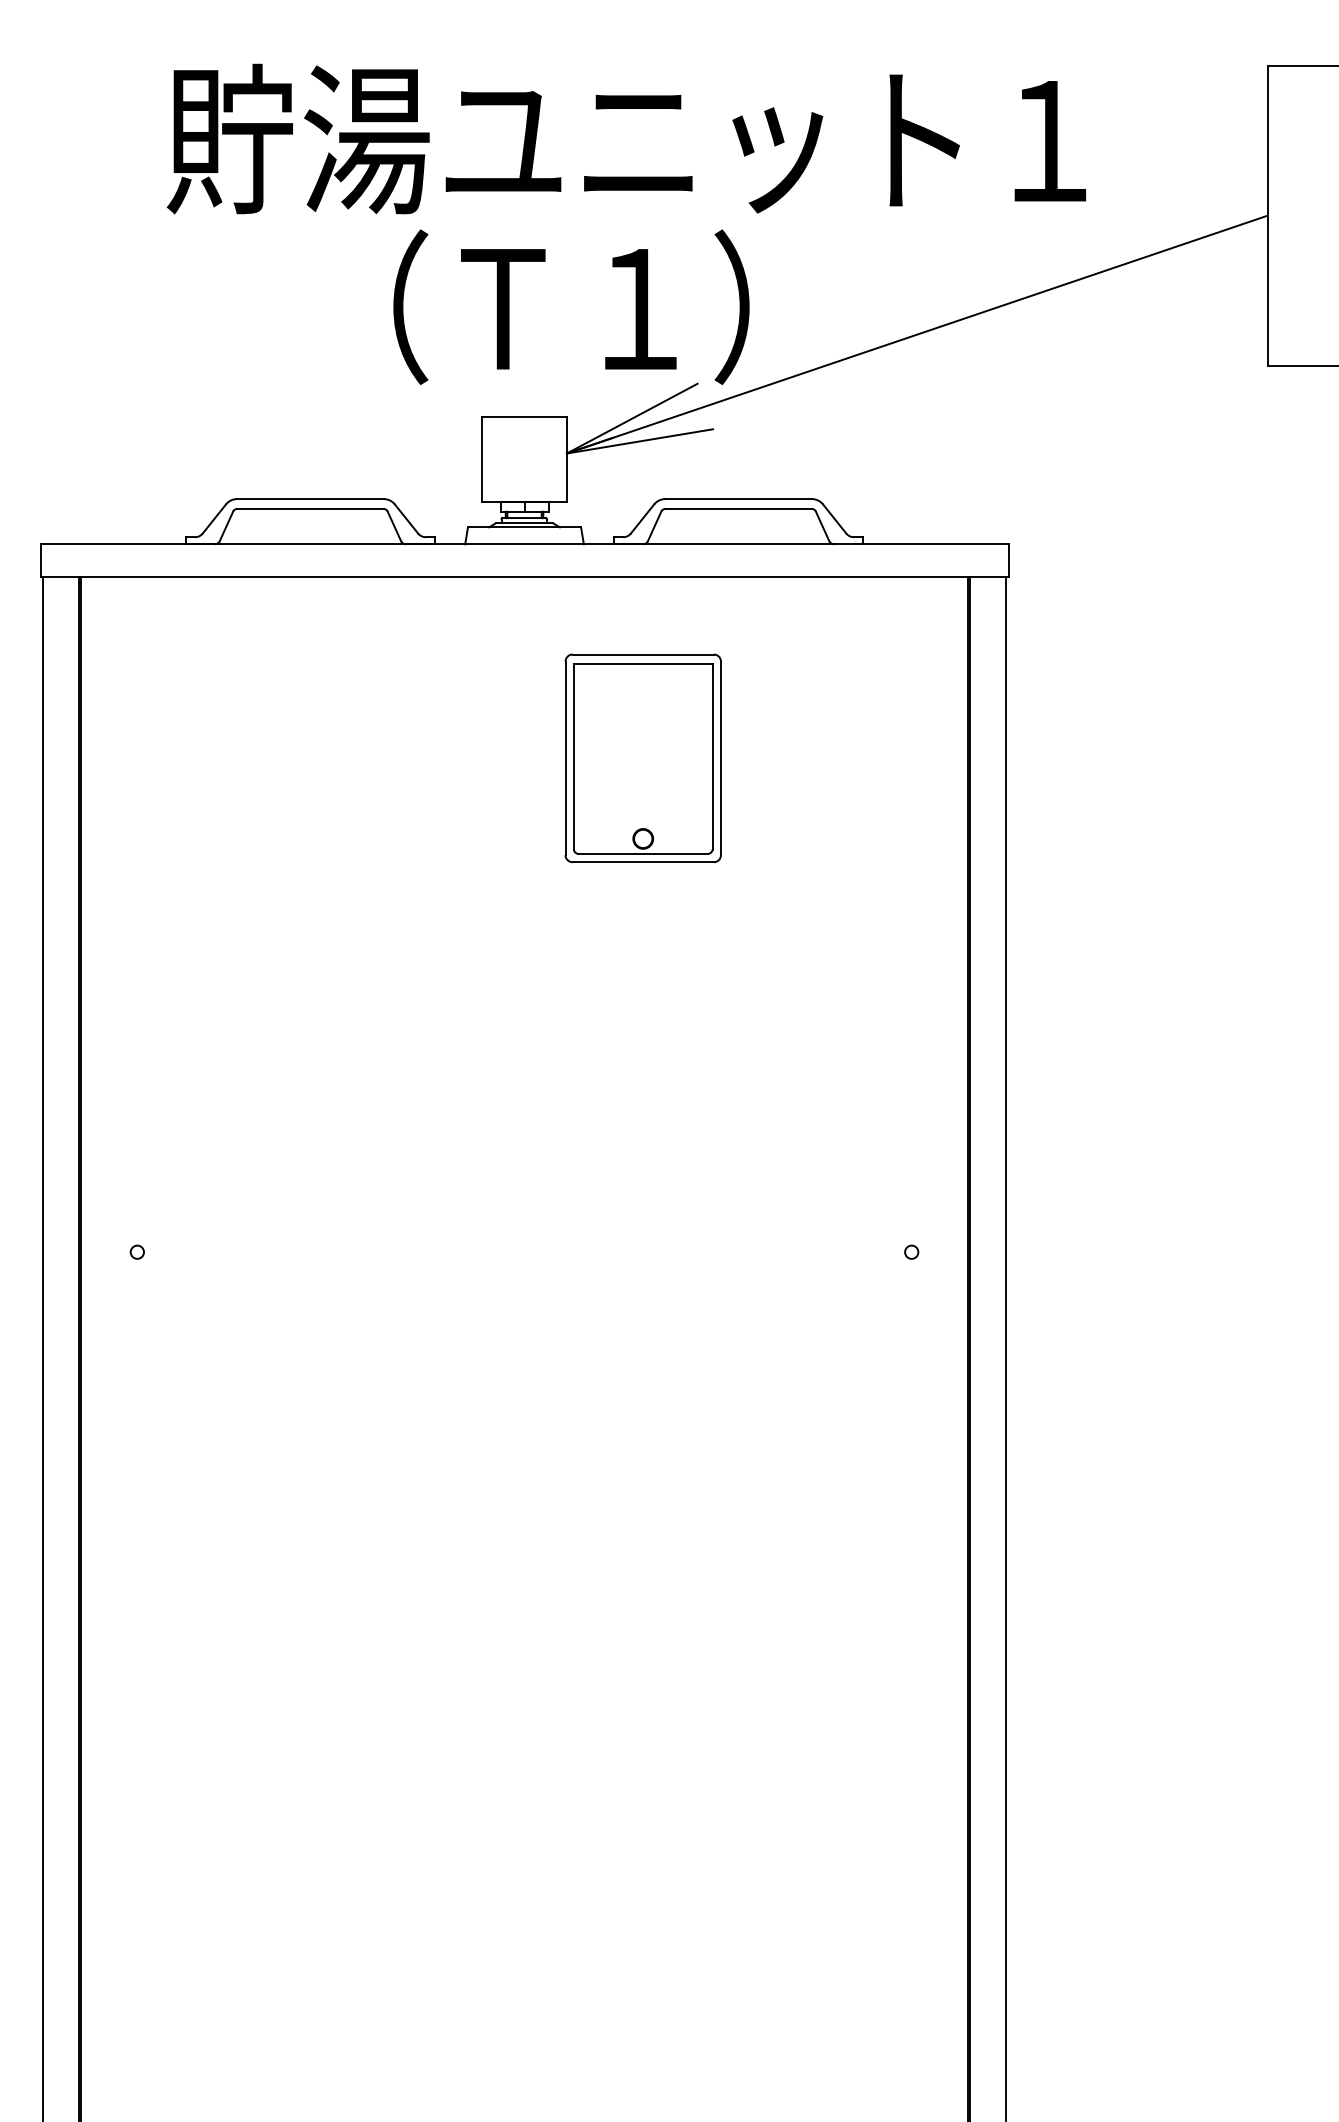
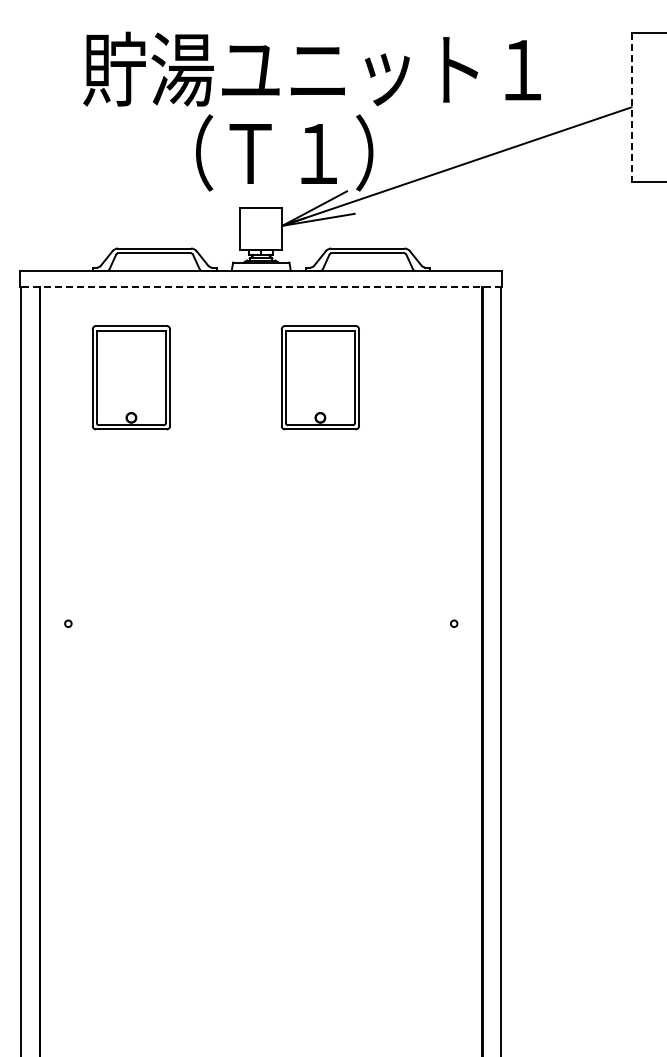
line: (1267, 215) -> (631, 107), solid -> dashed
line: (522, 577) -> (260, 287), solid -> dashed
part: (262, 757) -> (130, 377), added

